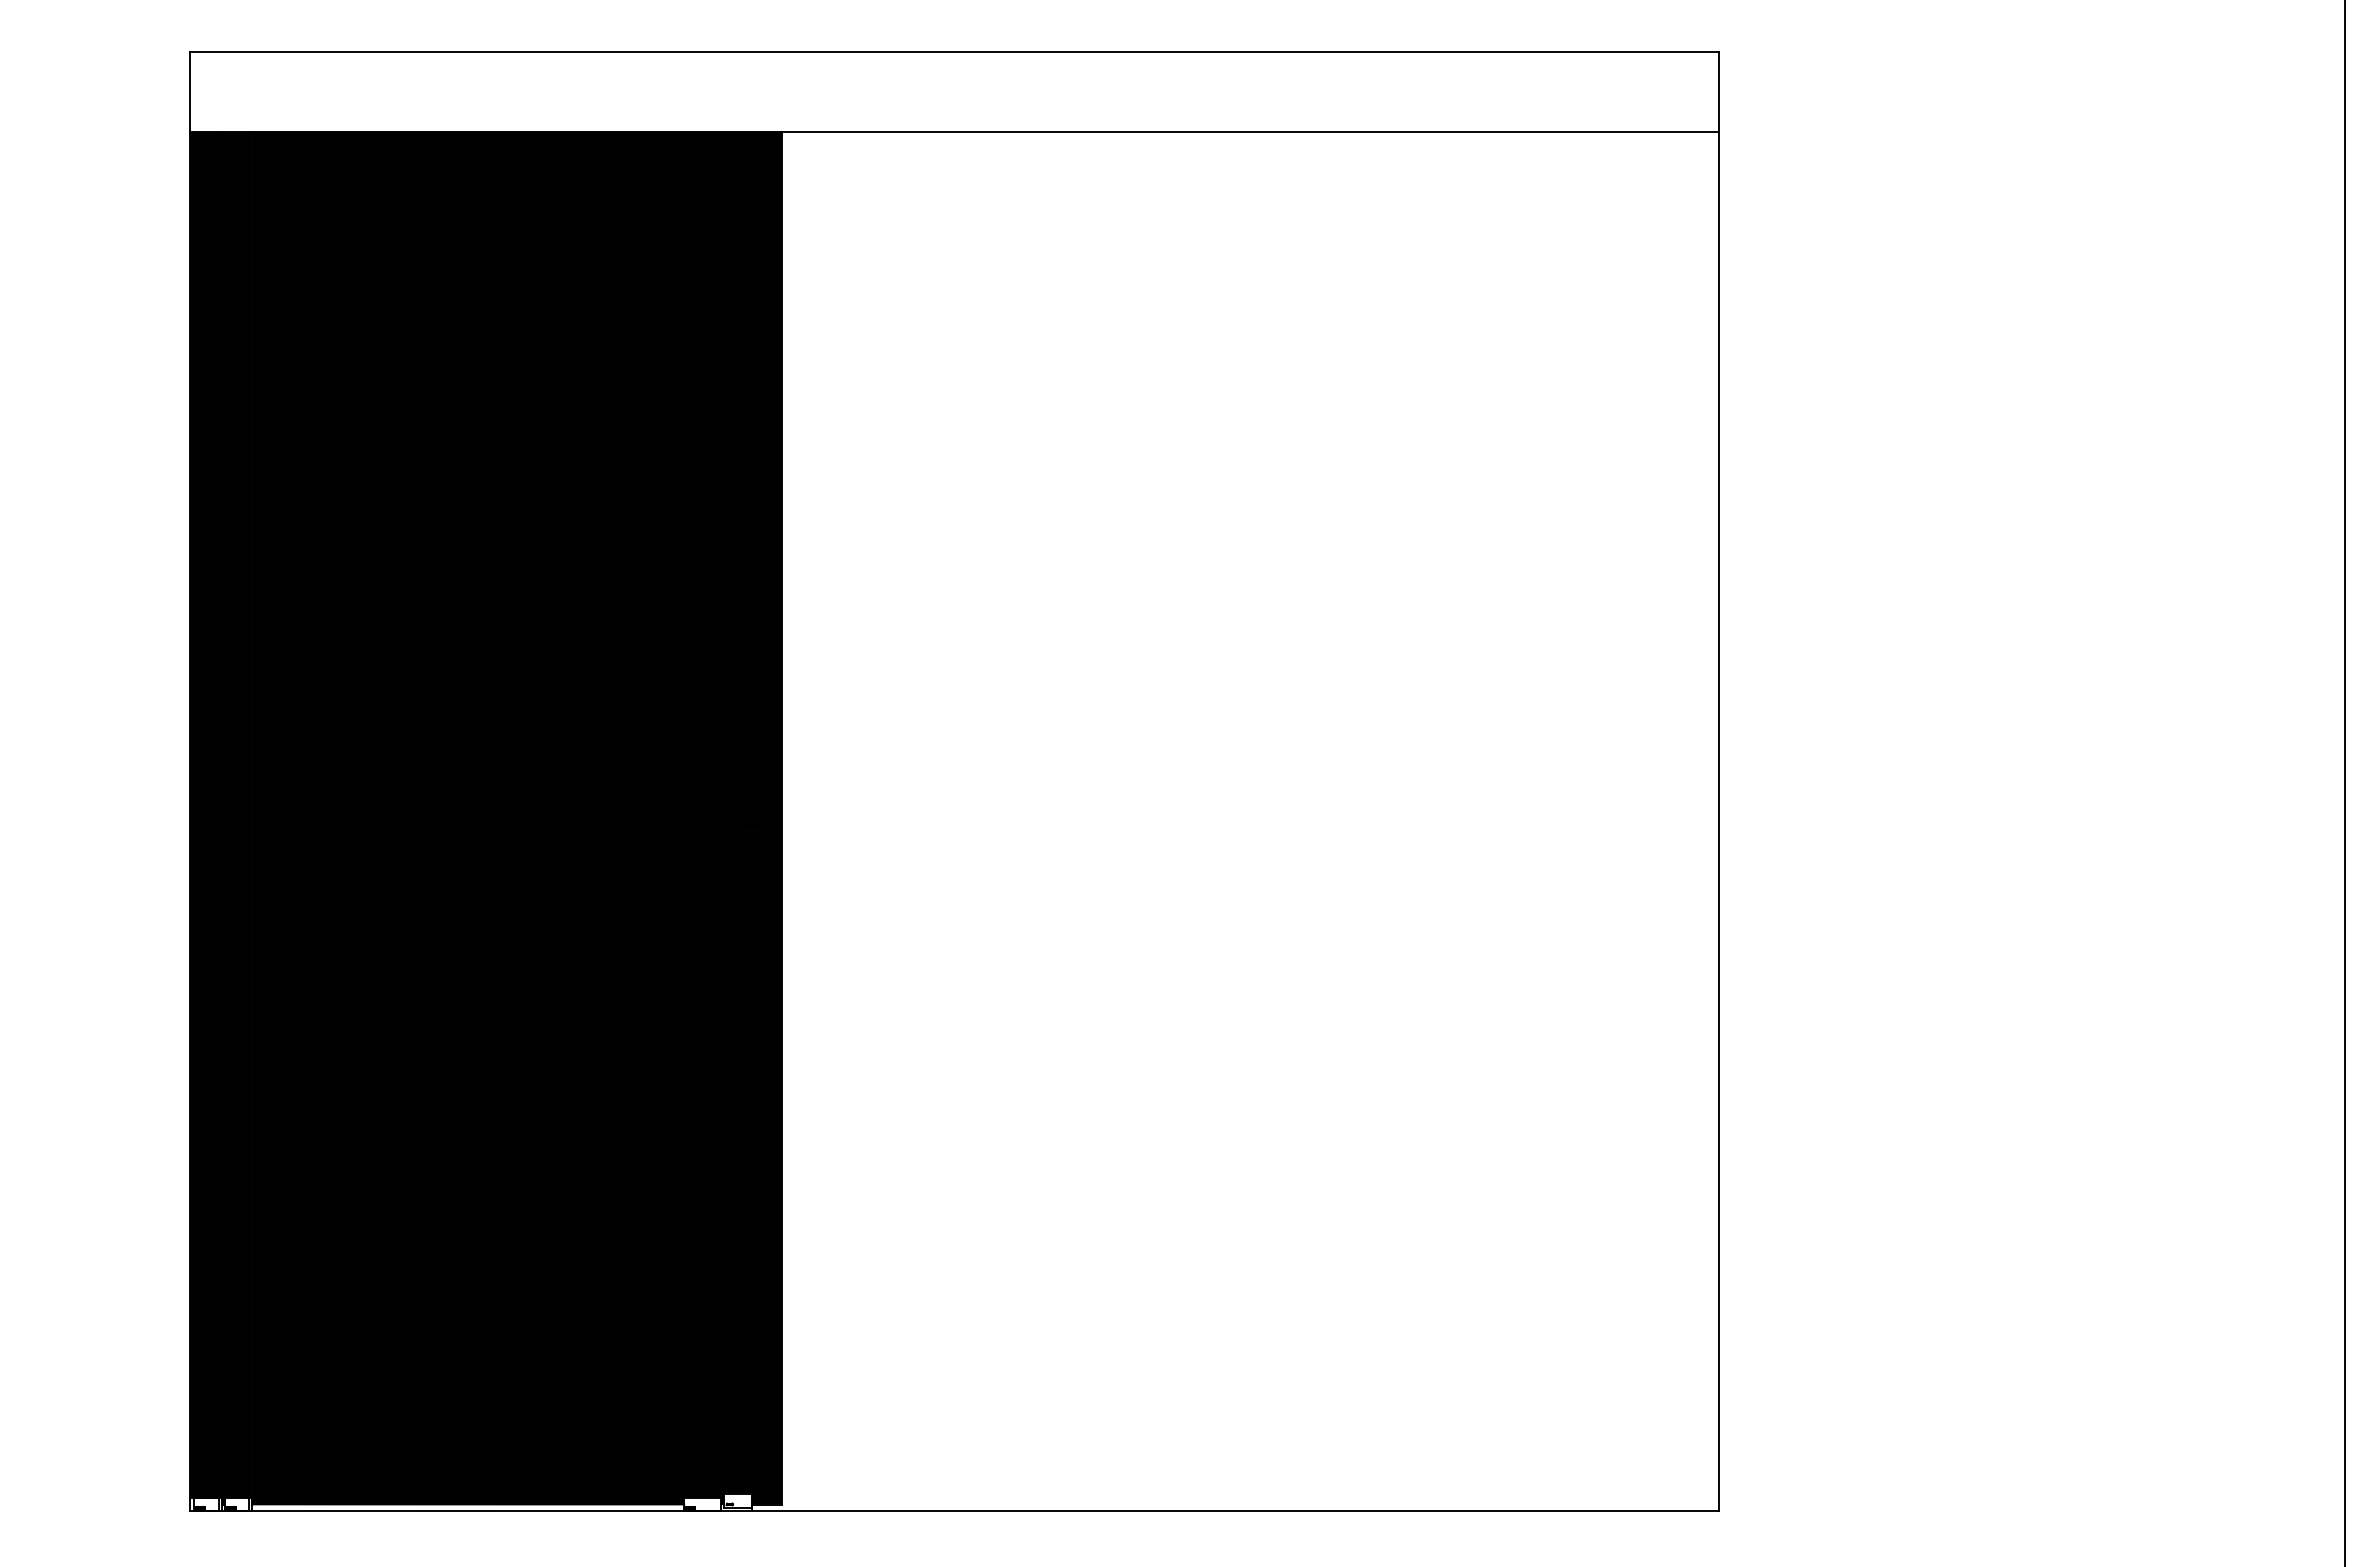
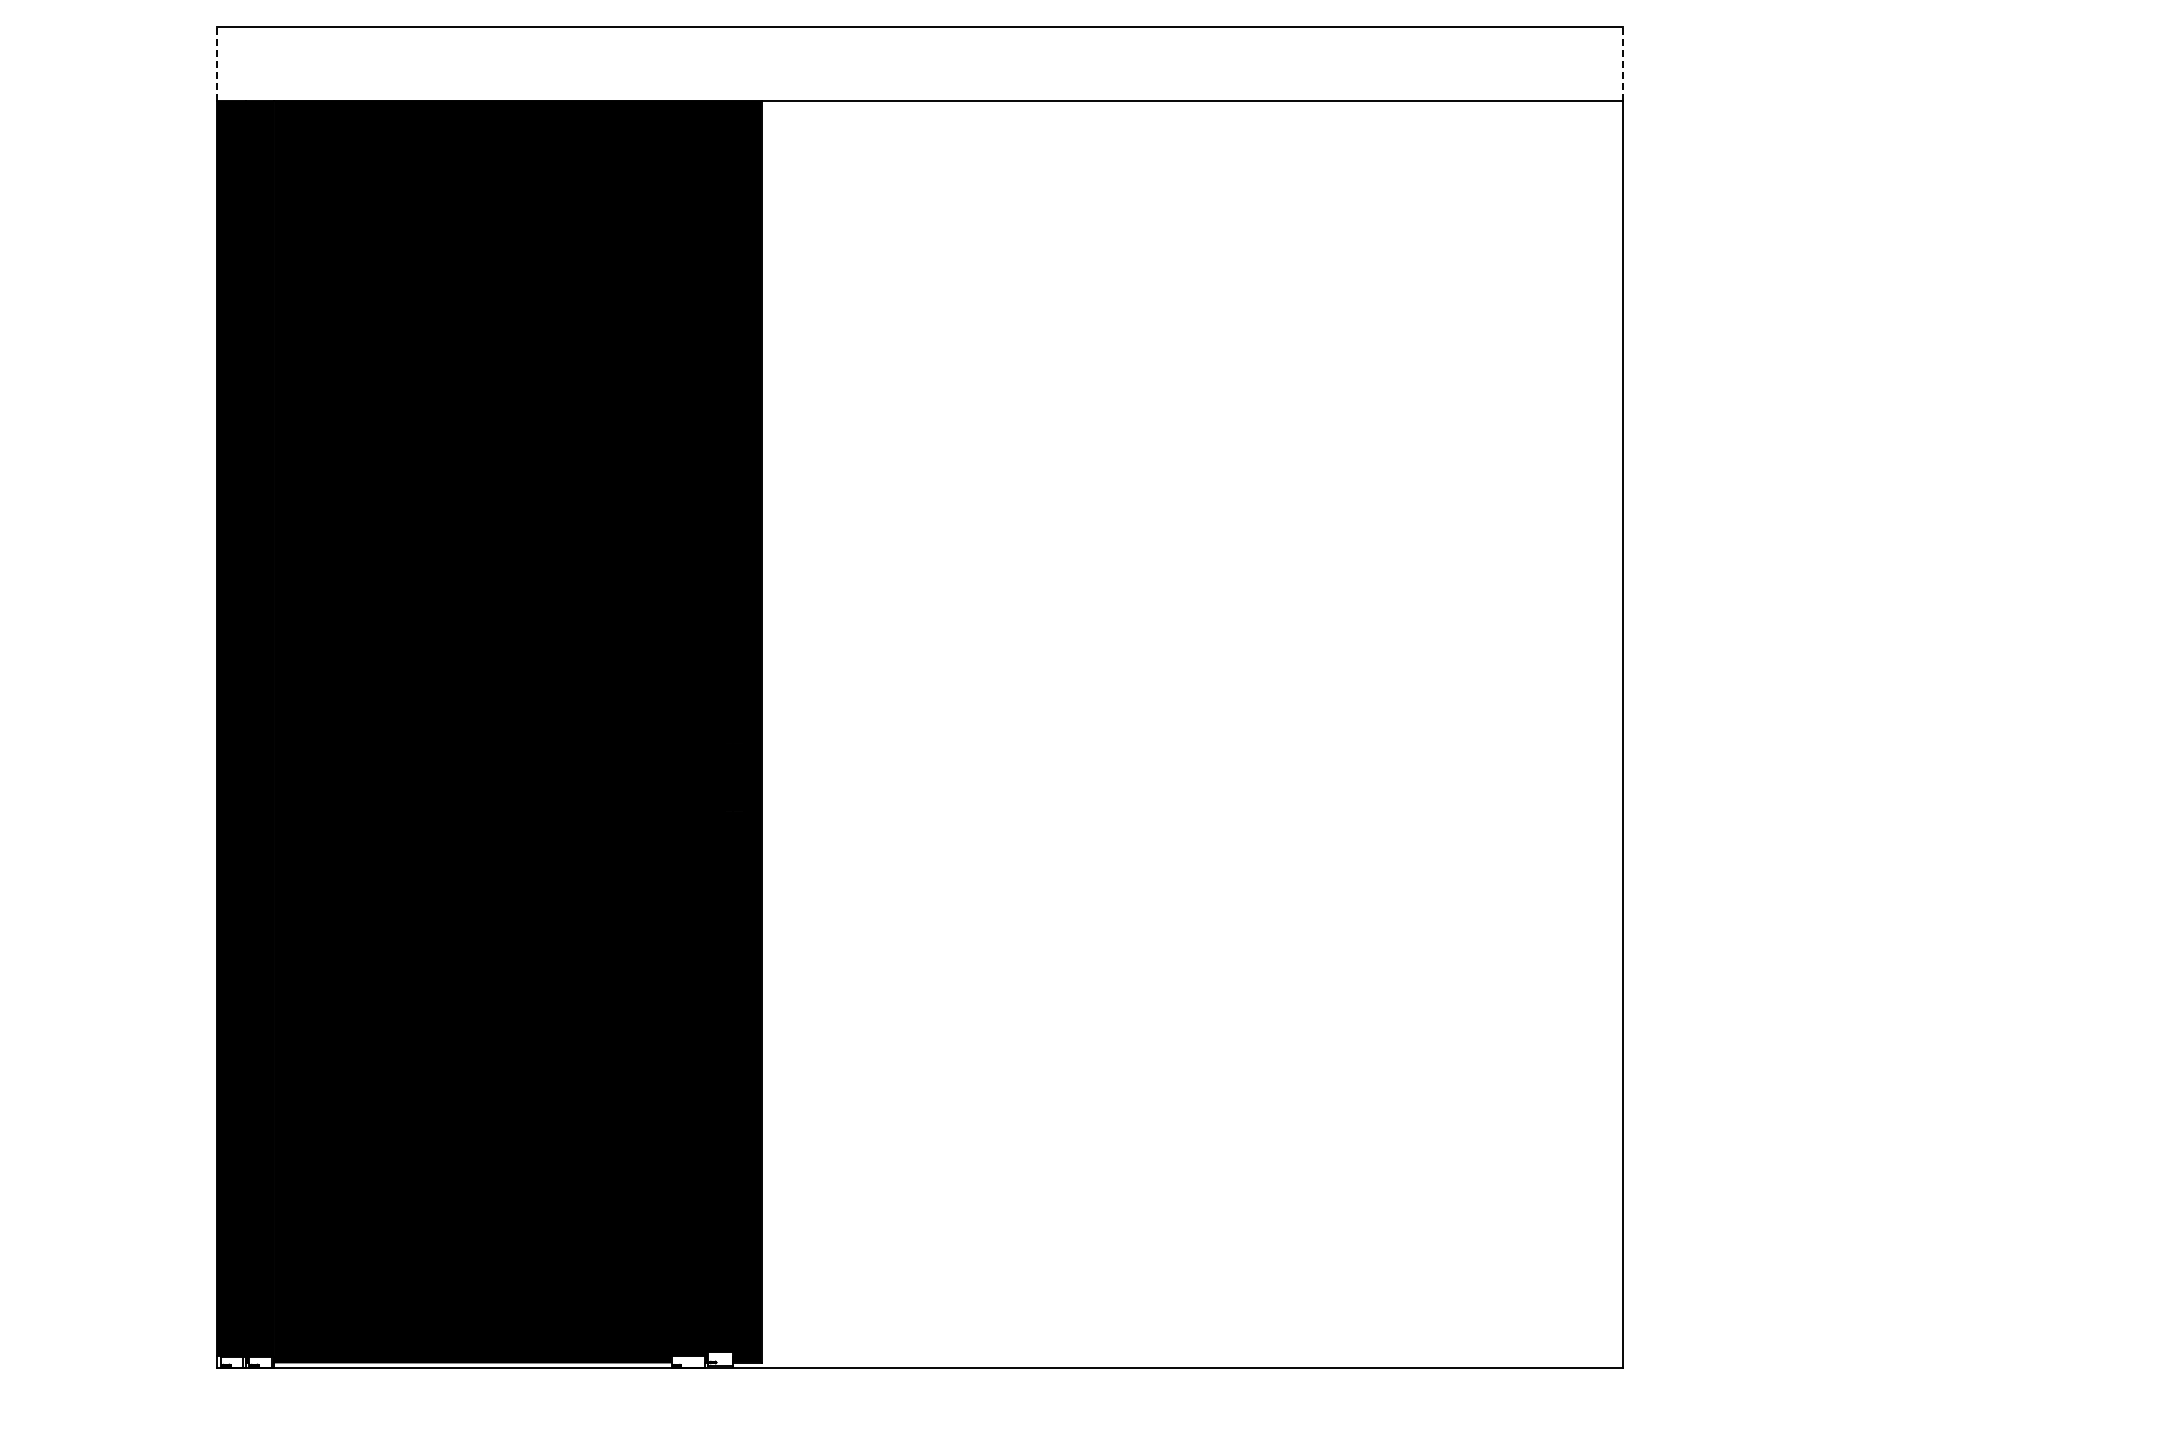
line: (190, 91) -> (217, 63), solid -> dashed
line: (1719, 91) -> (1623, 63), solid -> dashed

